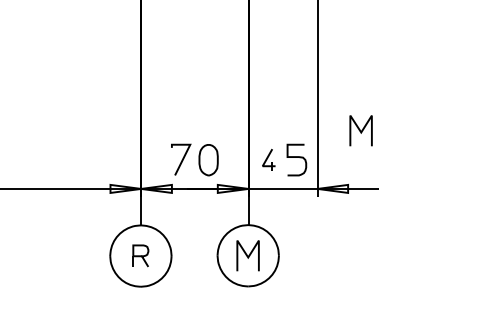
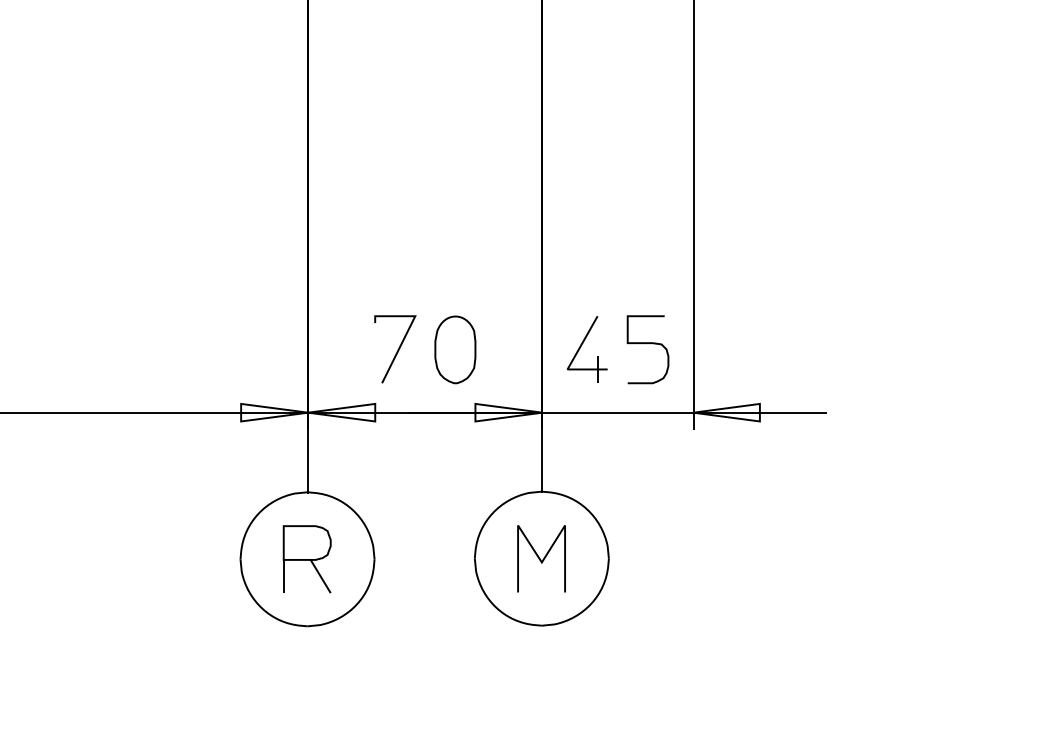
curve: (360, 130) -> (786, 285), removed
part: (268, 159) -> (586, 348), size x1.43
part: (140, 255) -> (306, 558), size x1.43

